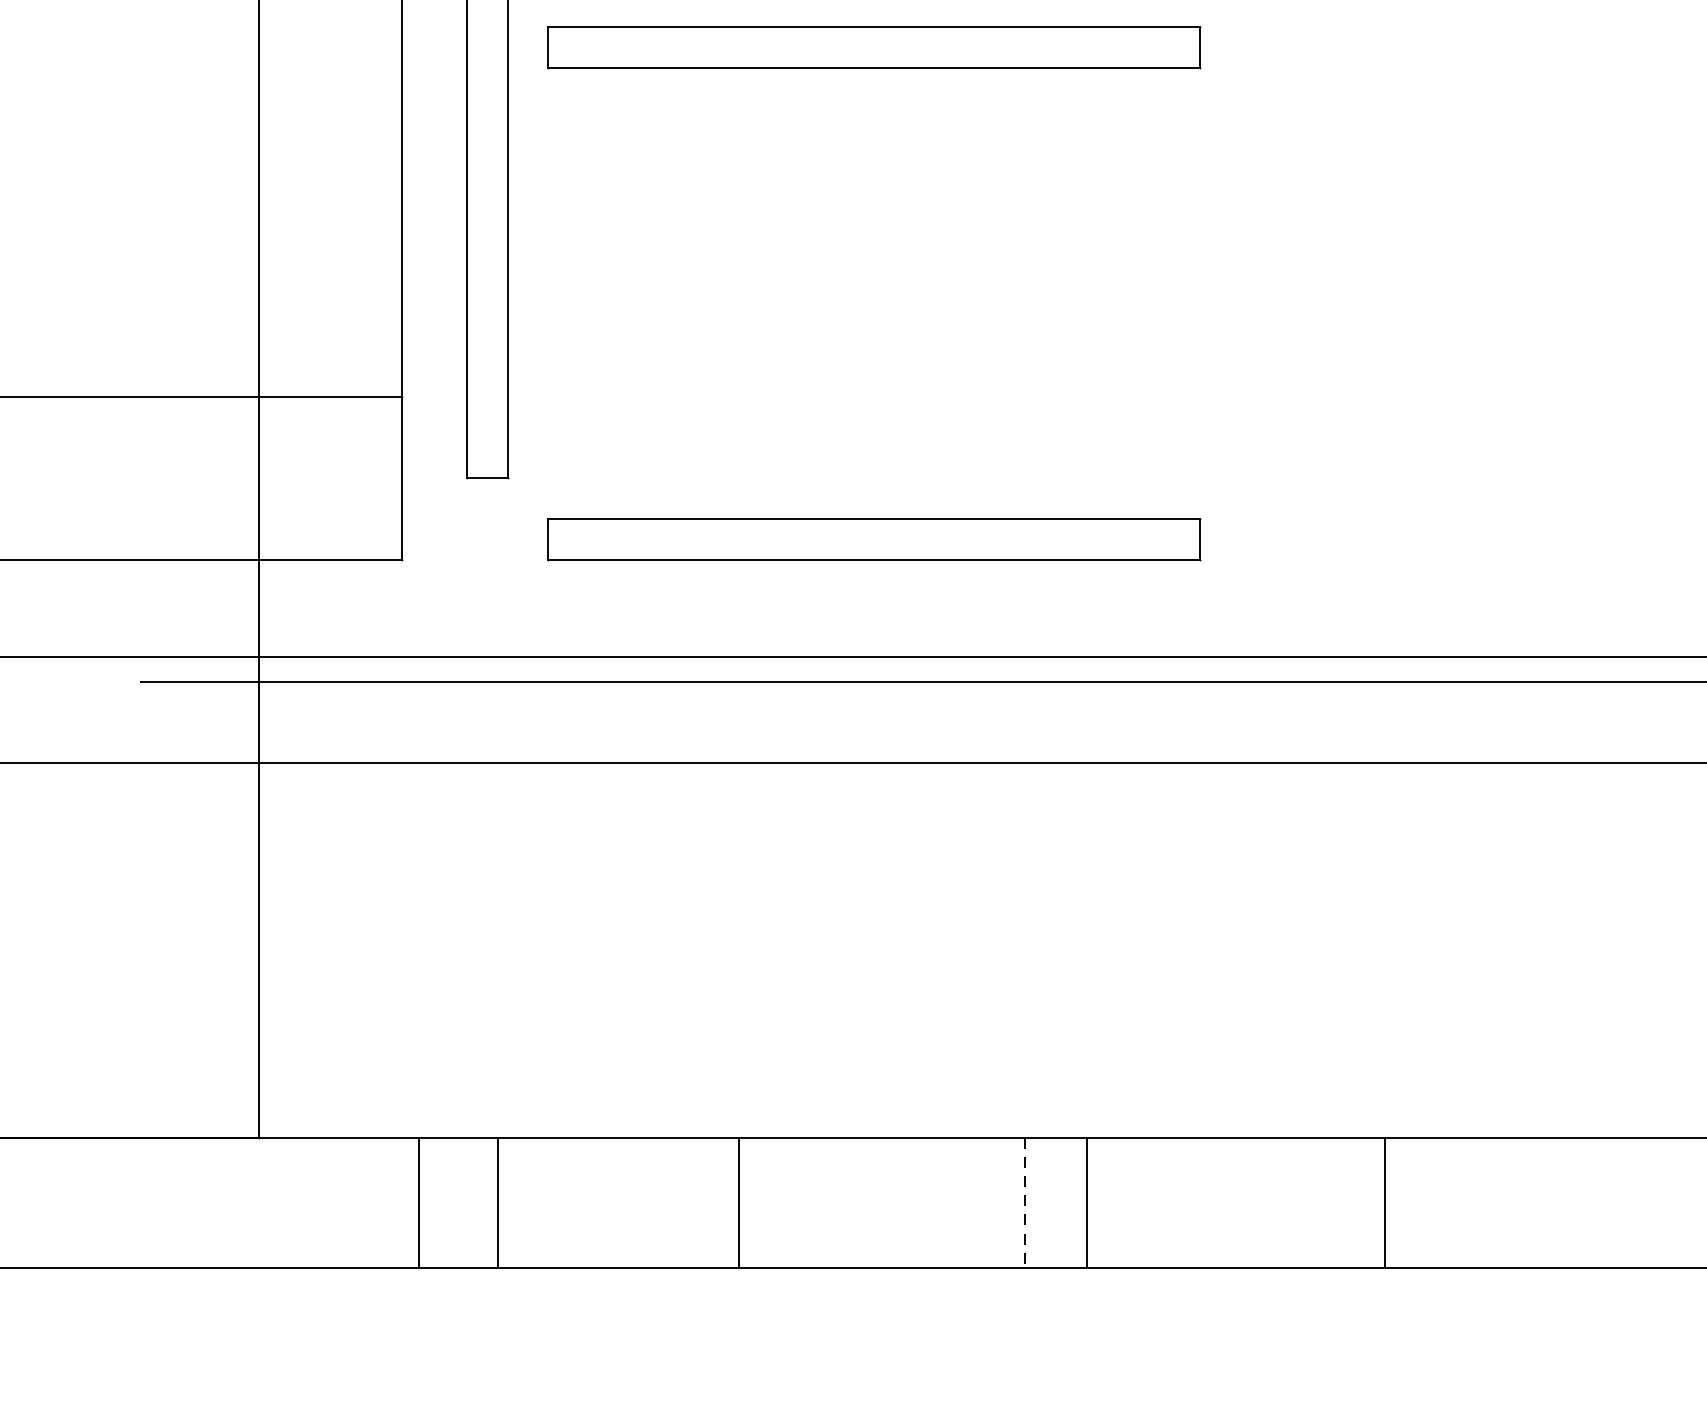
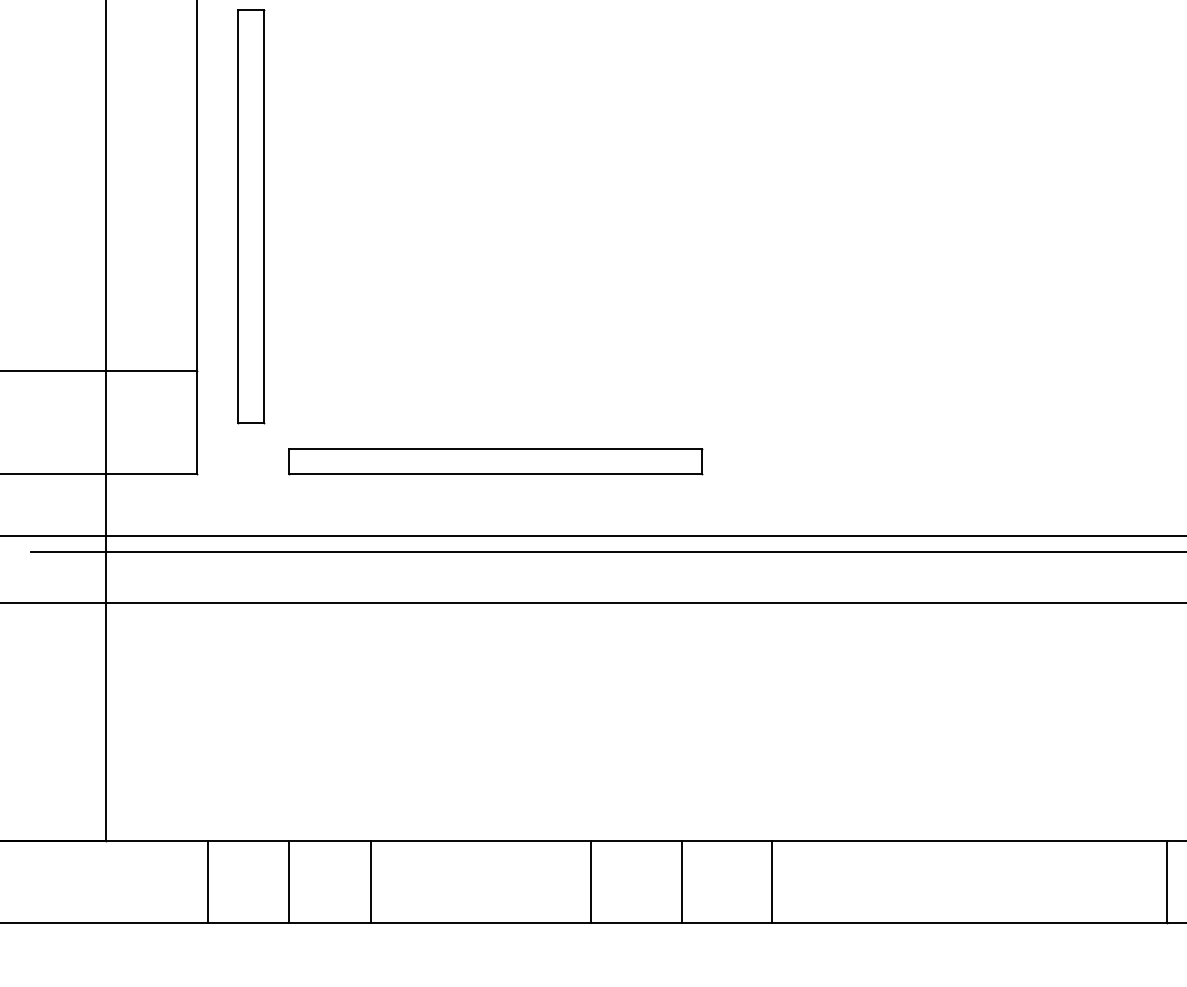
part: (873, 47) -> (495, 149), removed
line: (497, 1201) -> (289, 881), moved
line: (739, 1201) -> (371, 881), moved
line: (1086, 1201) -> (681, 881), moved
line: (1385, 1201) -> (772, 881), moved
line: (1024, 1203) -> (591, 882), dashed -> solid

